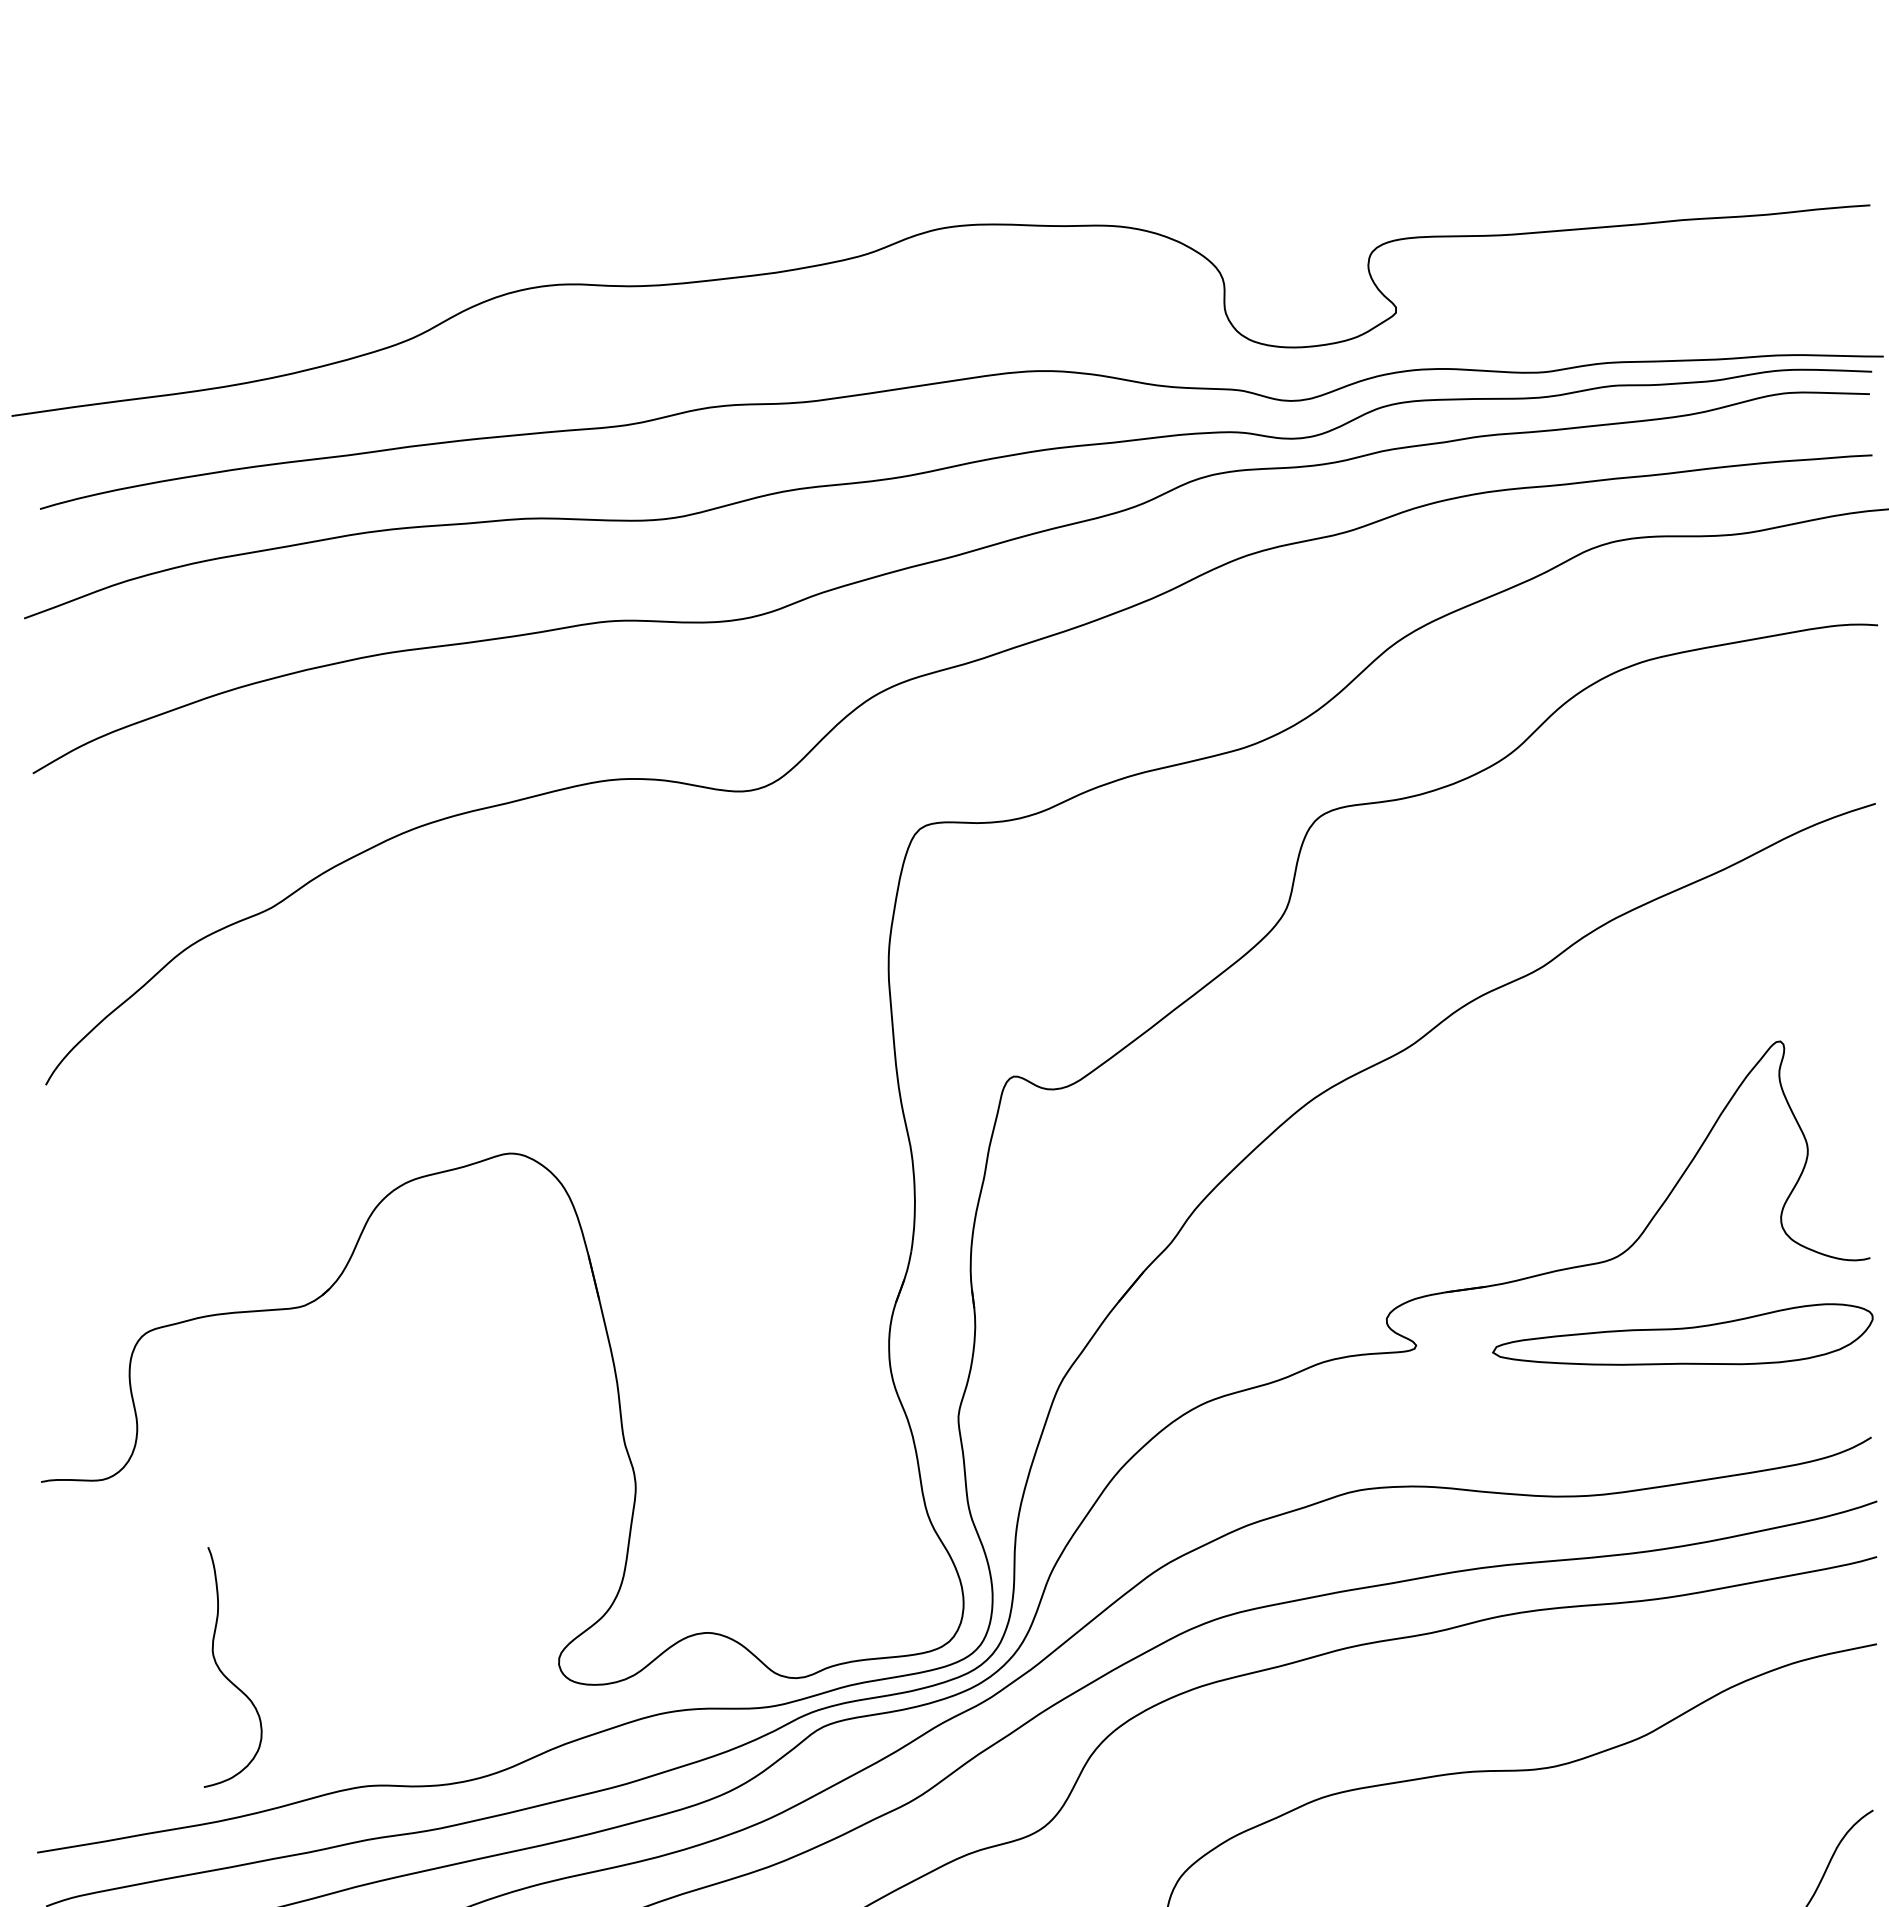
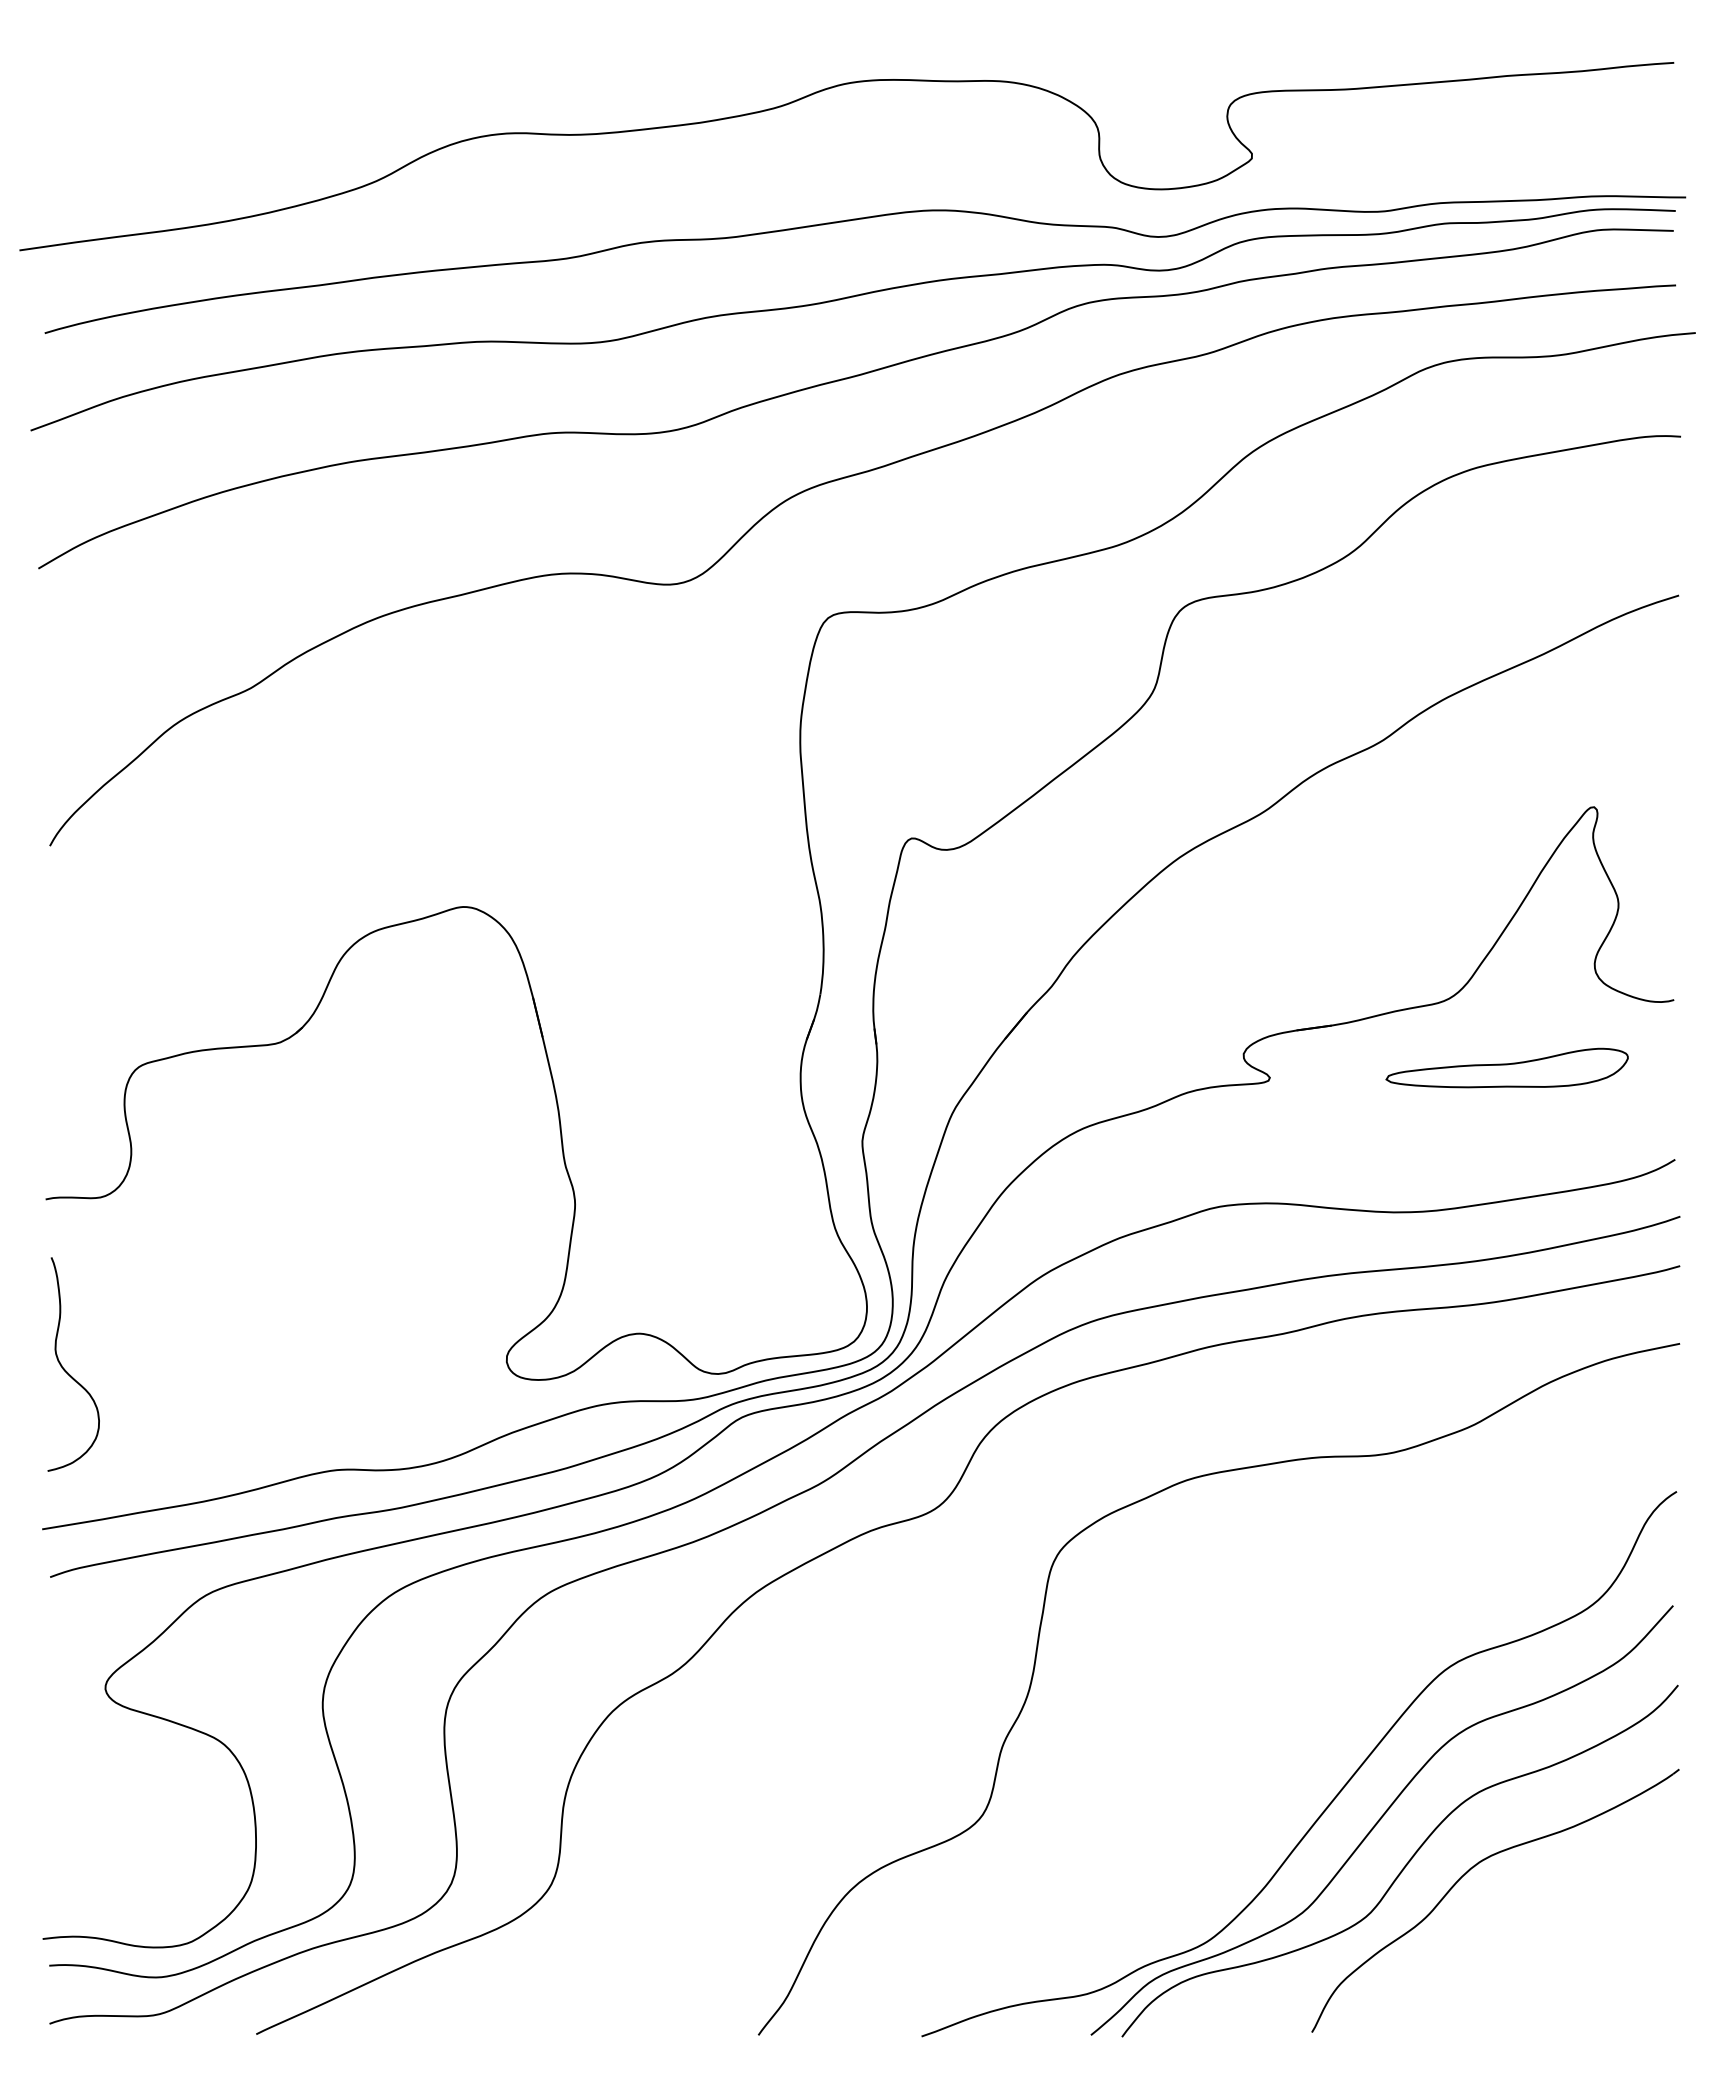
part: (1681, 1333) -> (1506, 1067), size x0.71
curve: (225, 1674) -> (66, 1370), moved

